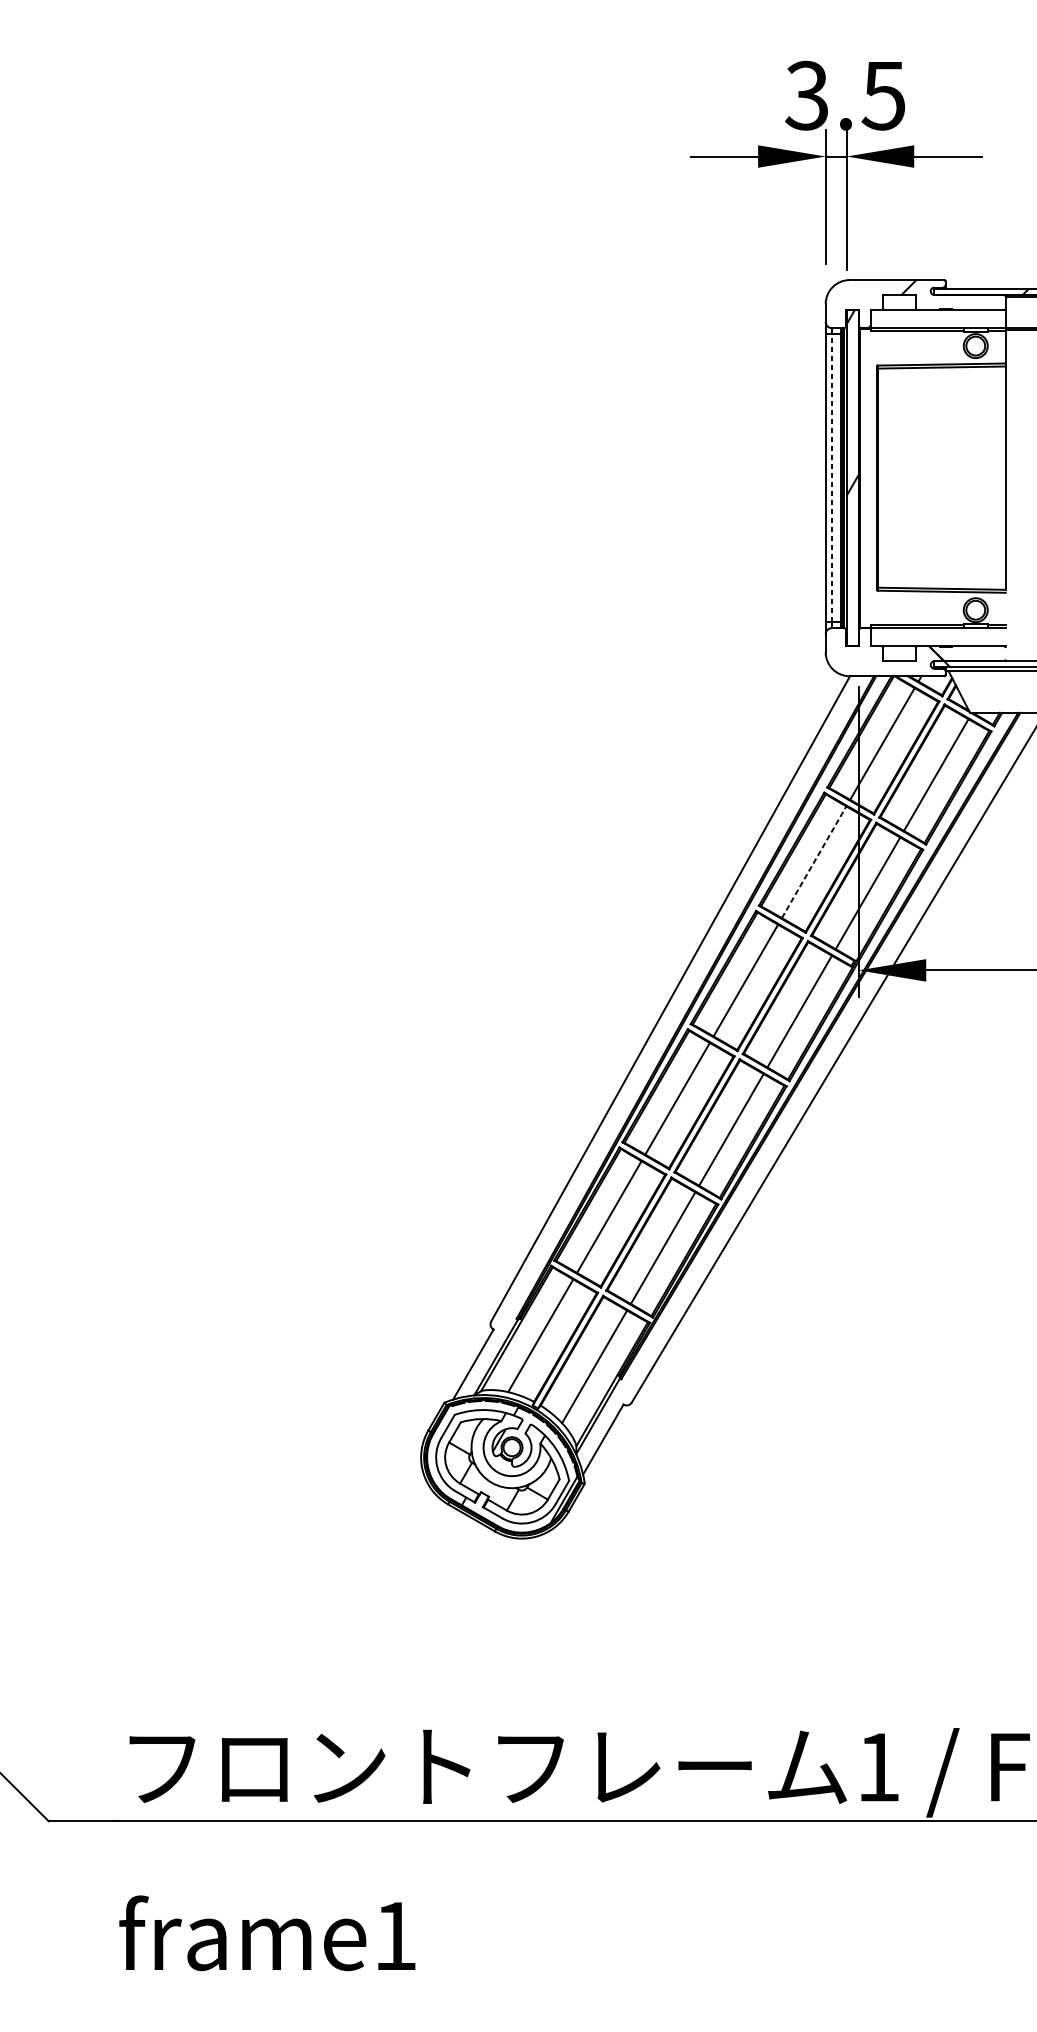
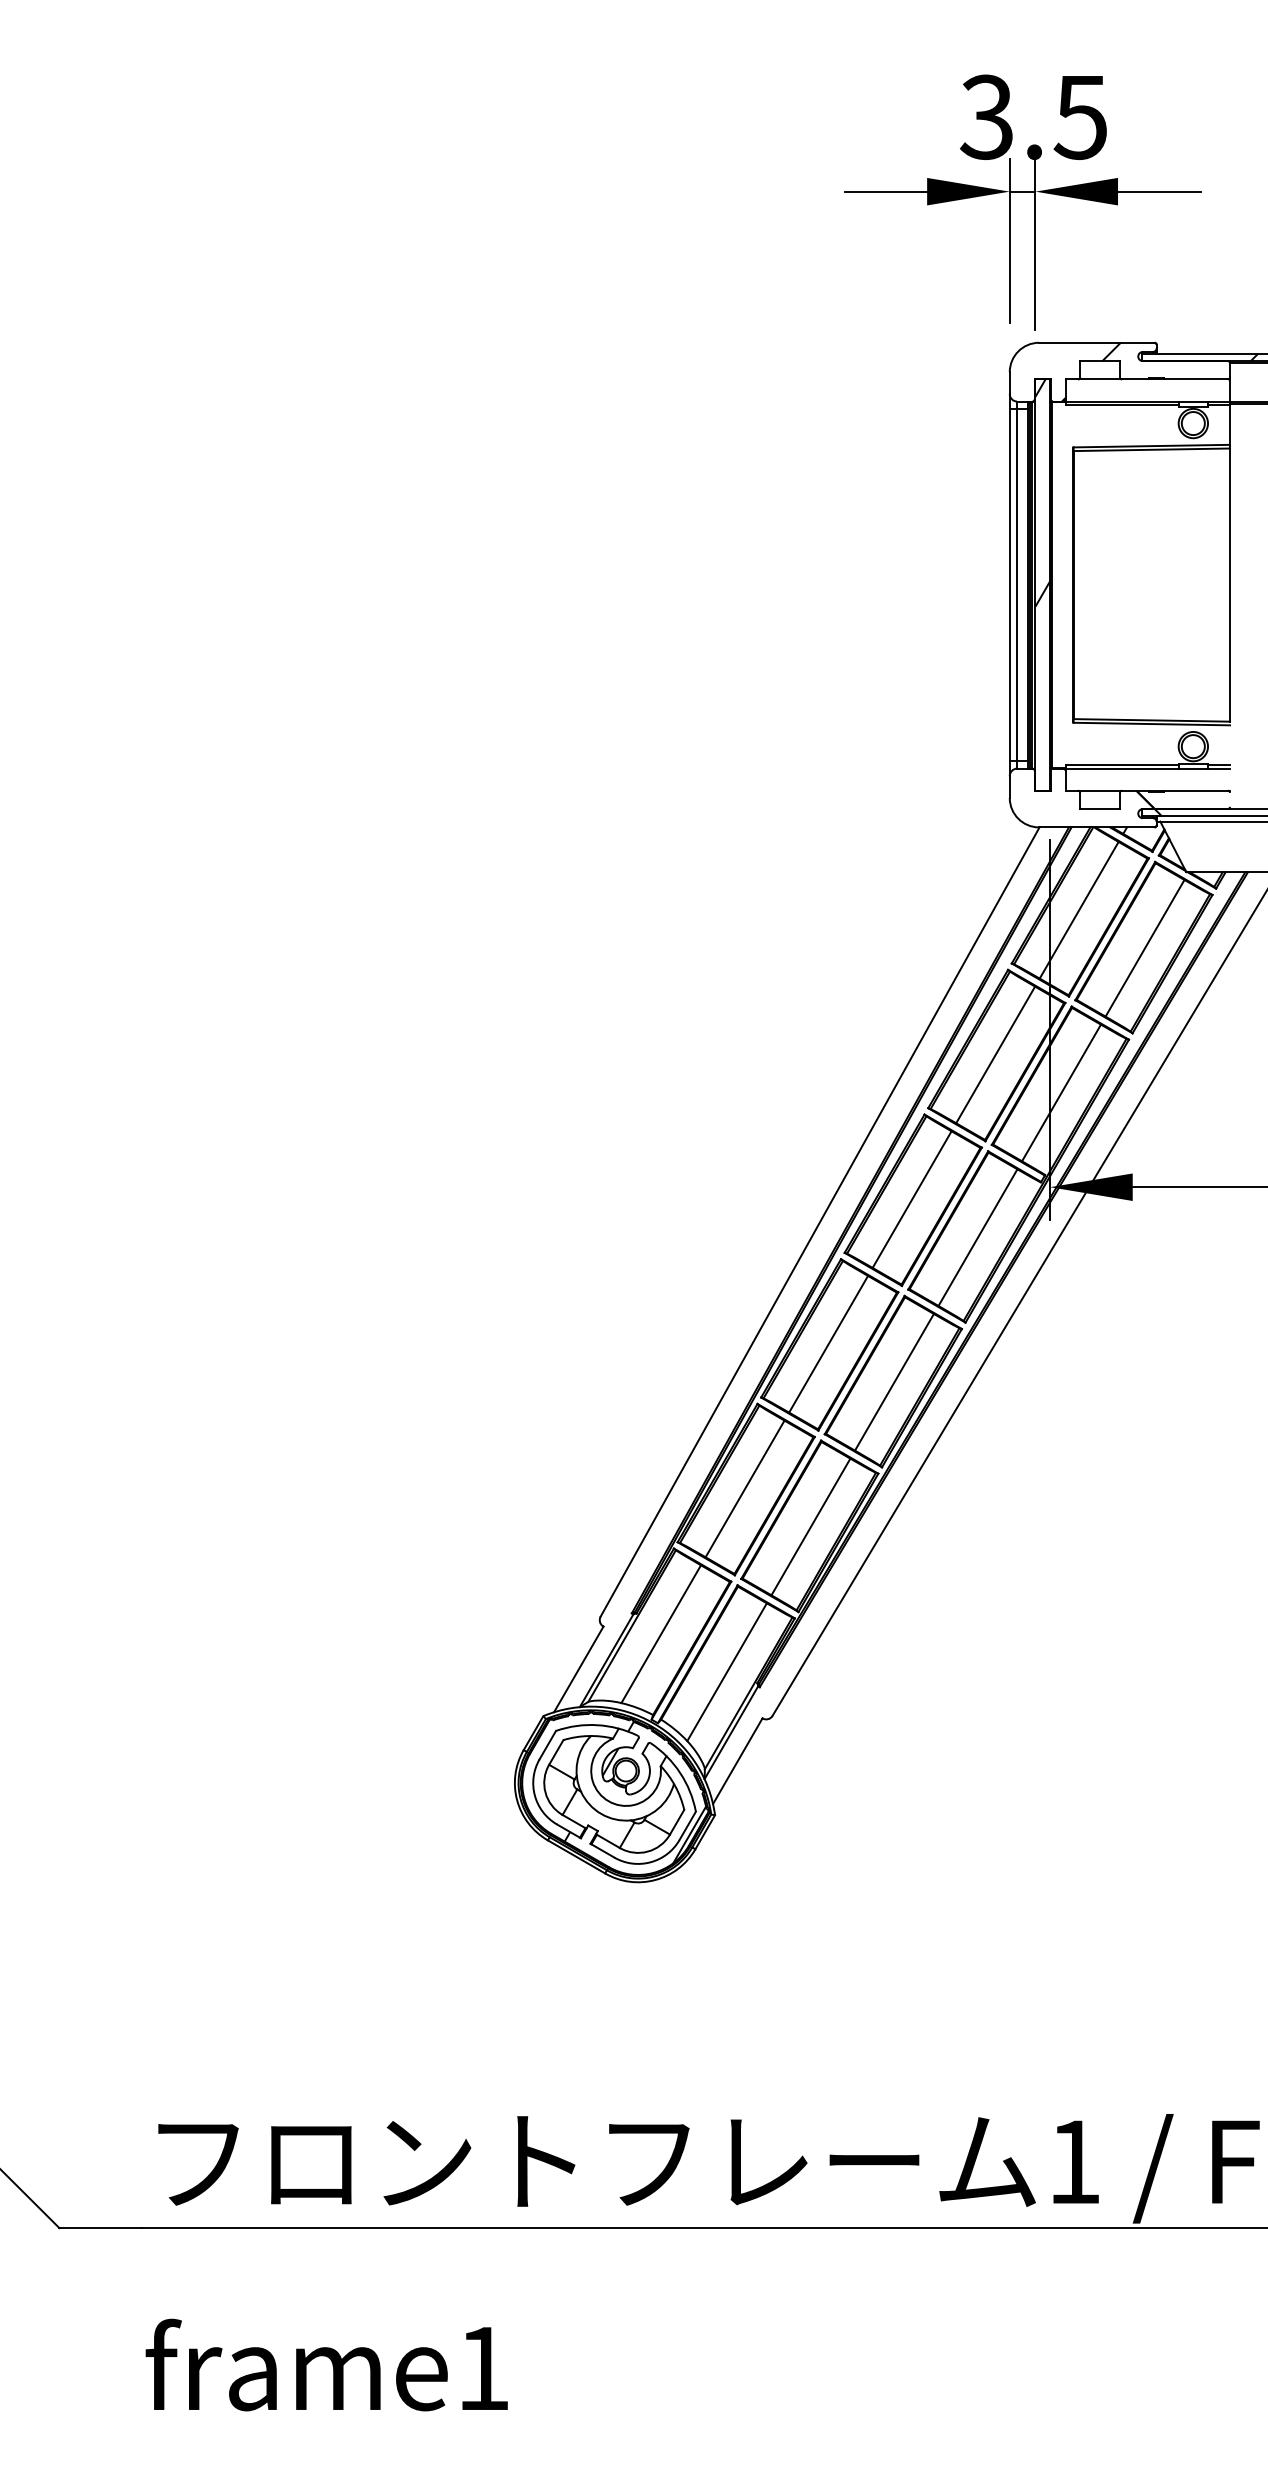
line: (832, 477) -> (1017, 584), dashed -> solid
line: (814, 861) -> (995, 1054), dashed -> solid

